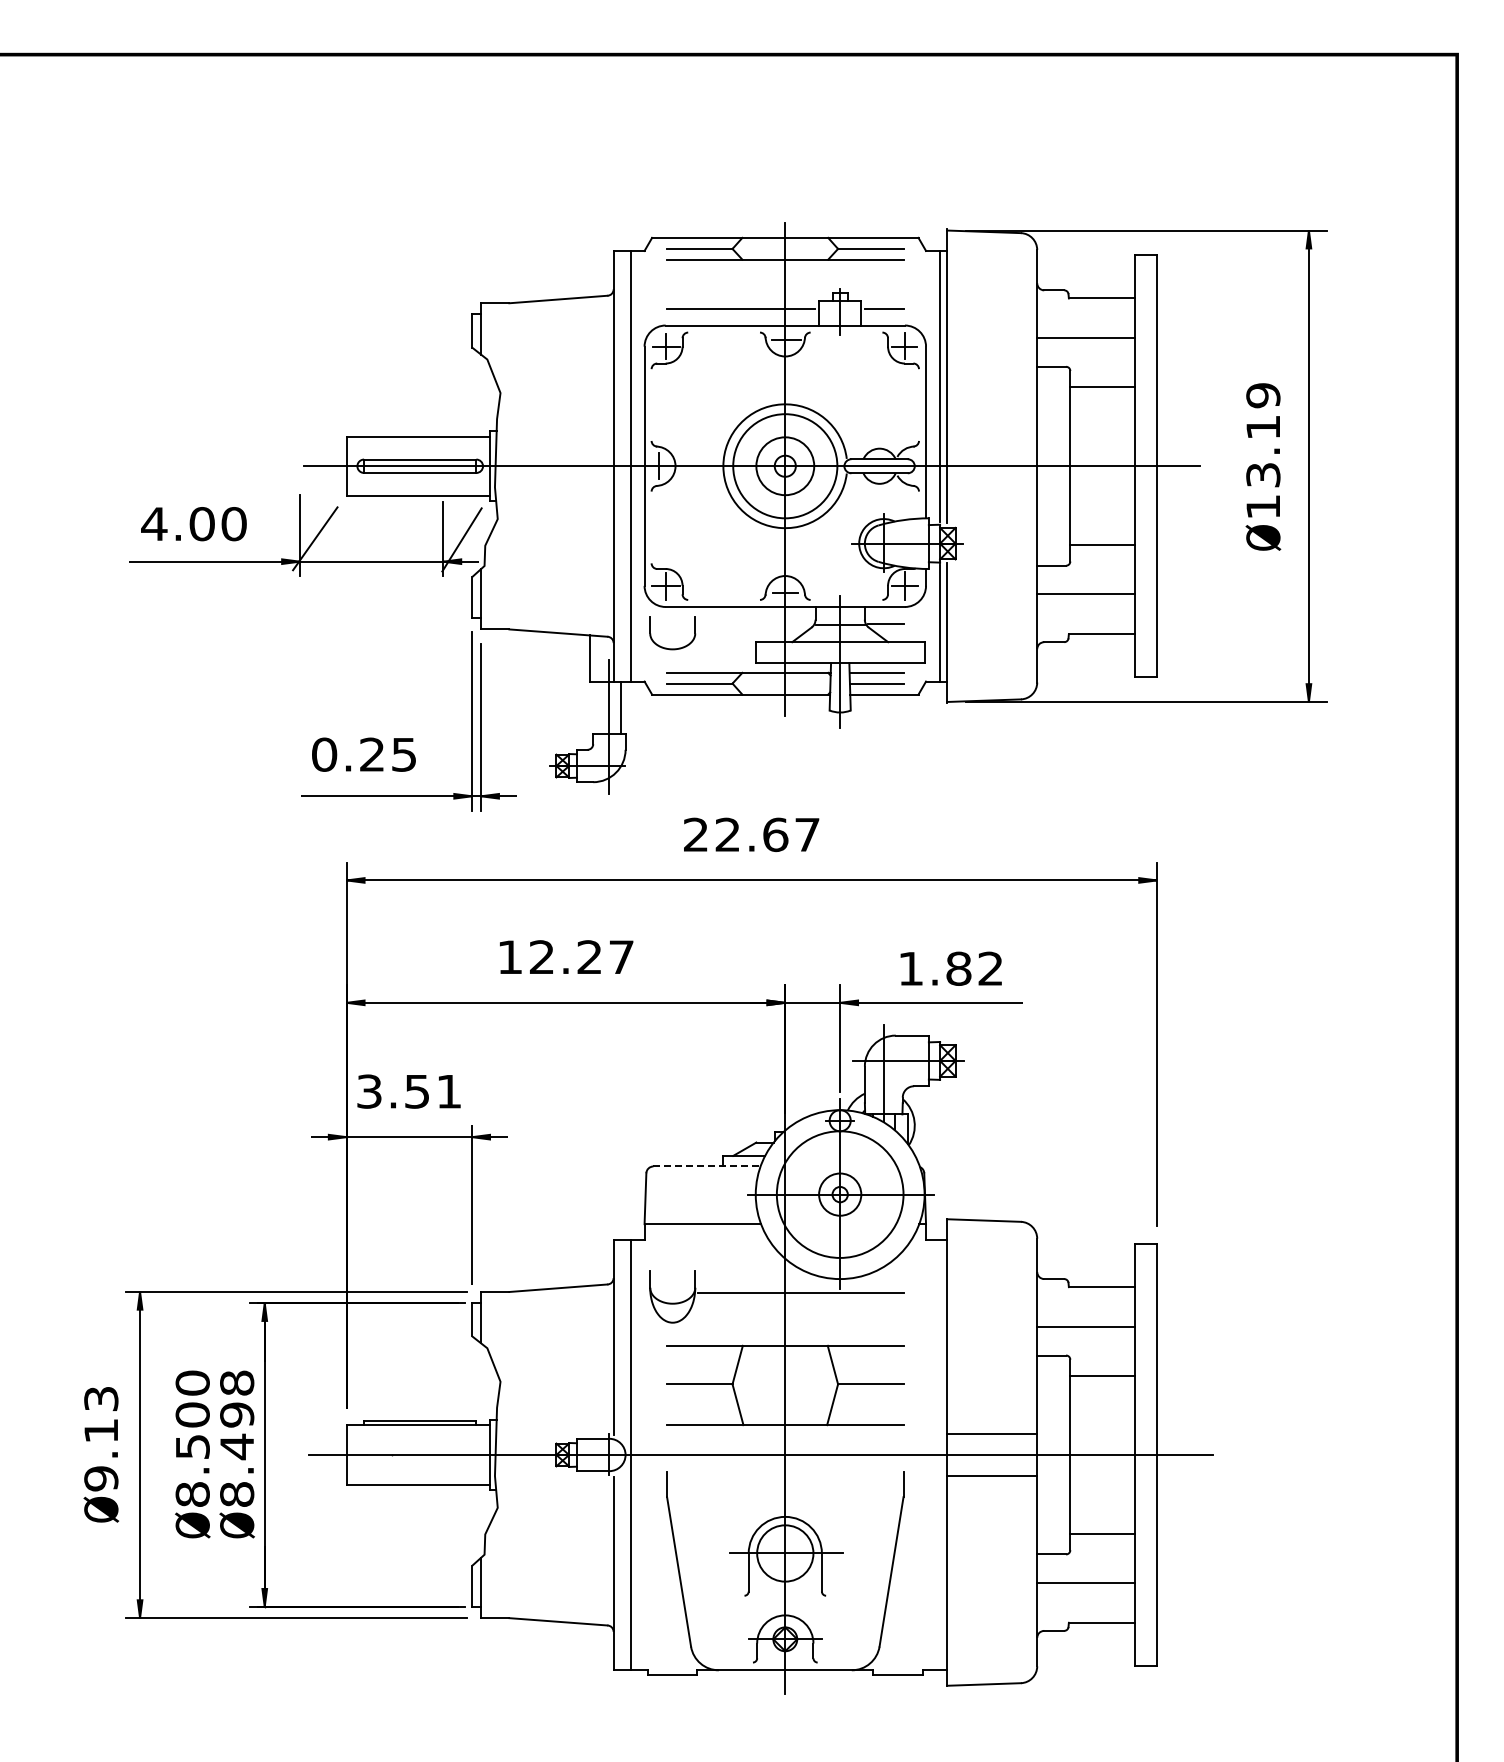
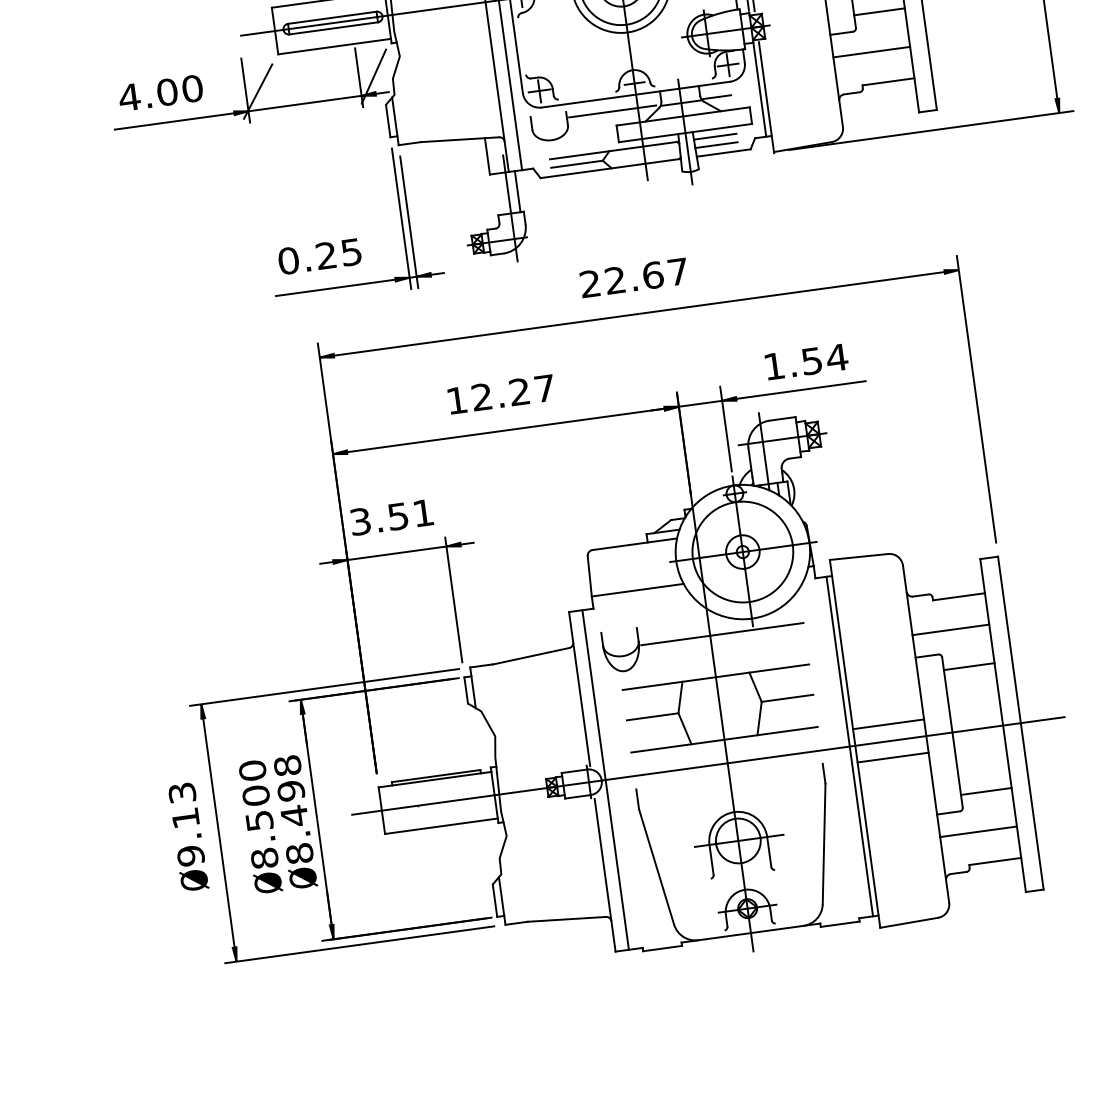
line: (753, 623) -> (612, 111), added
text: (974, 968) -> (824, 359), 1.82 -> 1.54
line: (706, 1166) -> (634, 544), dashed -> solid
line: (940, 1454) -> (850, 746), added

